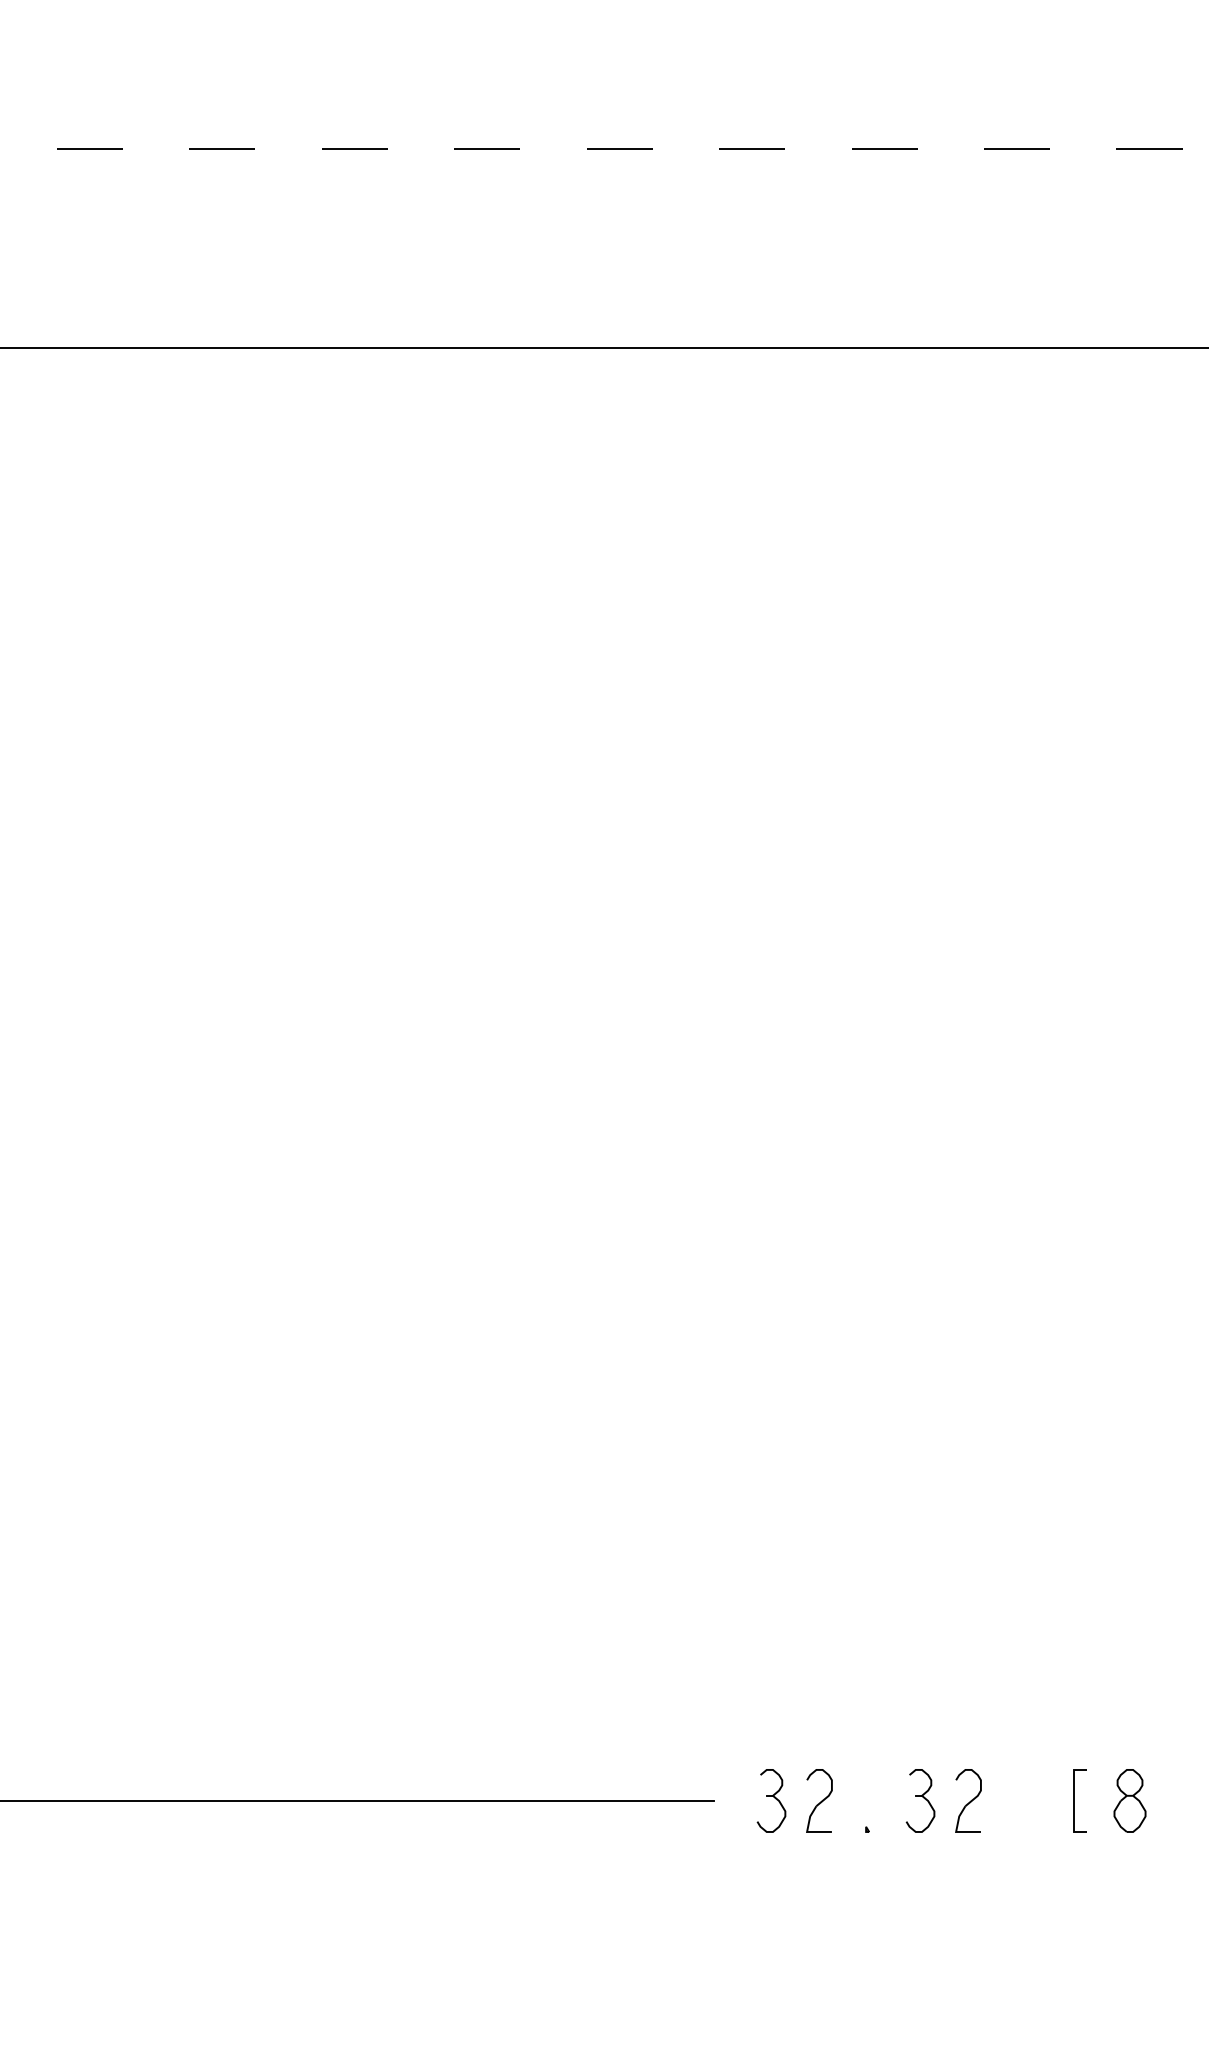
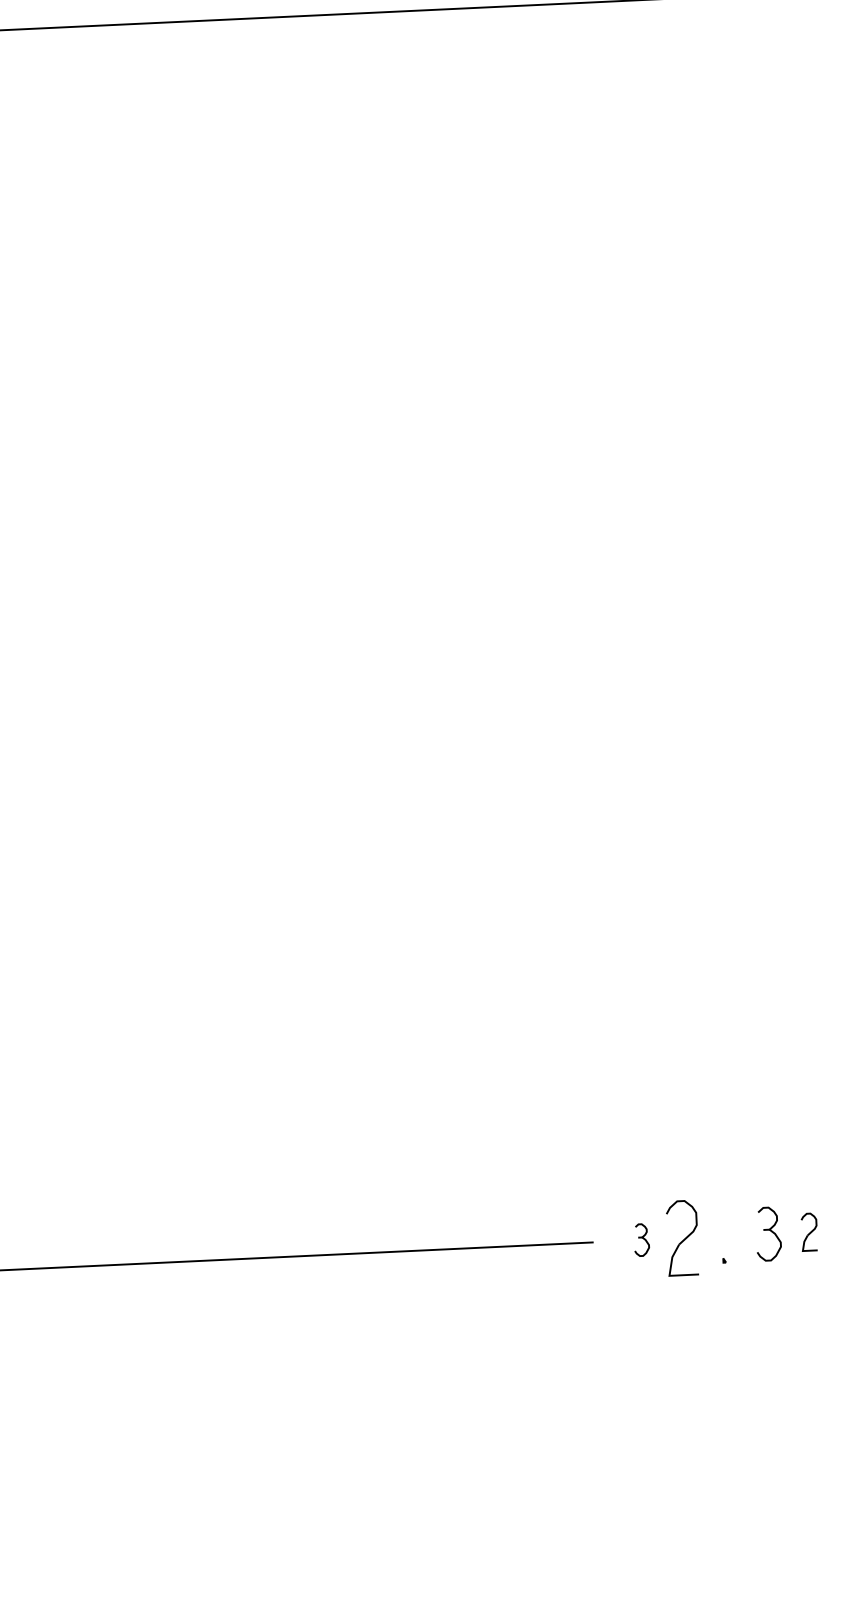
part: (771, 1800) -> (641, 1239), size x0.6
part: (819, 1800) -> (682, 1237), size x1.4
part: (968, 1800) -> (809, 1231), size x0.7

